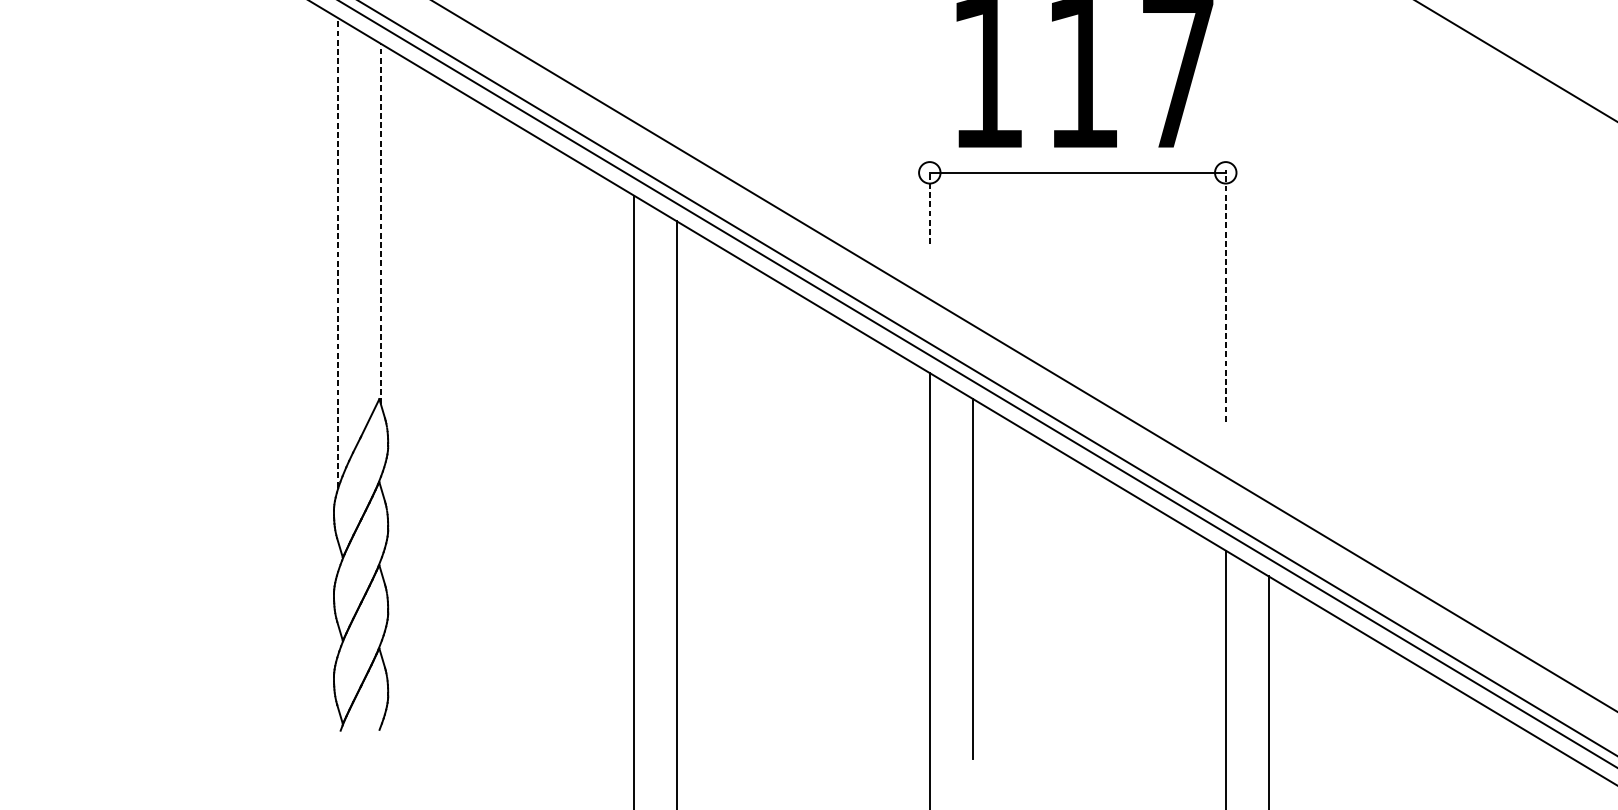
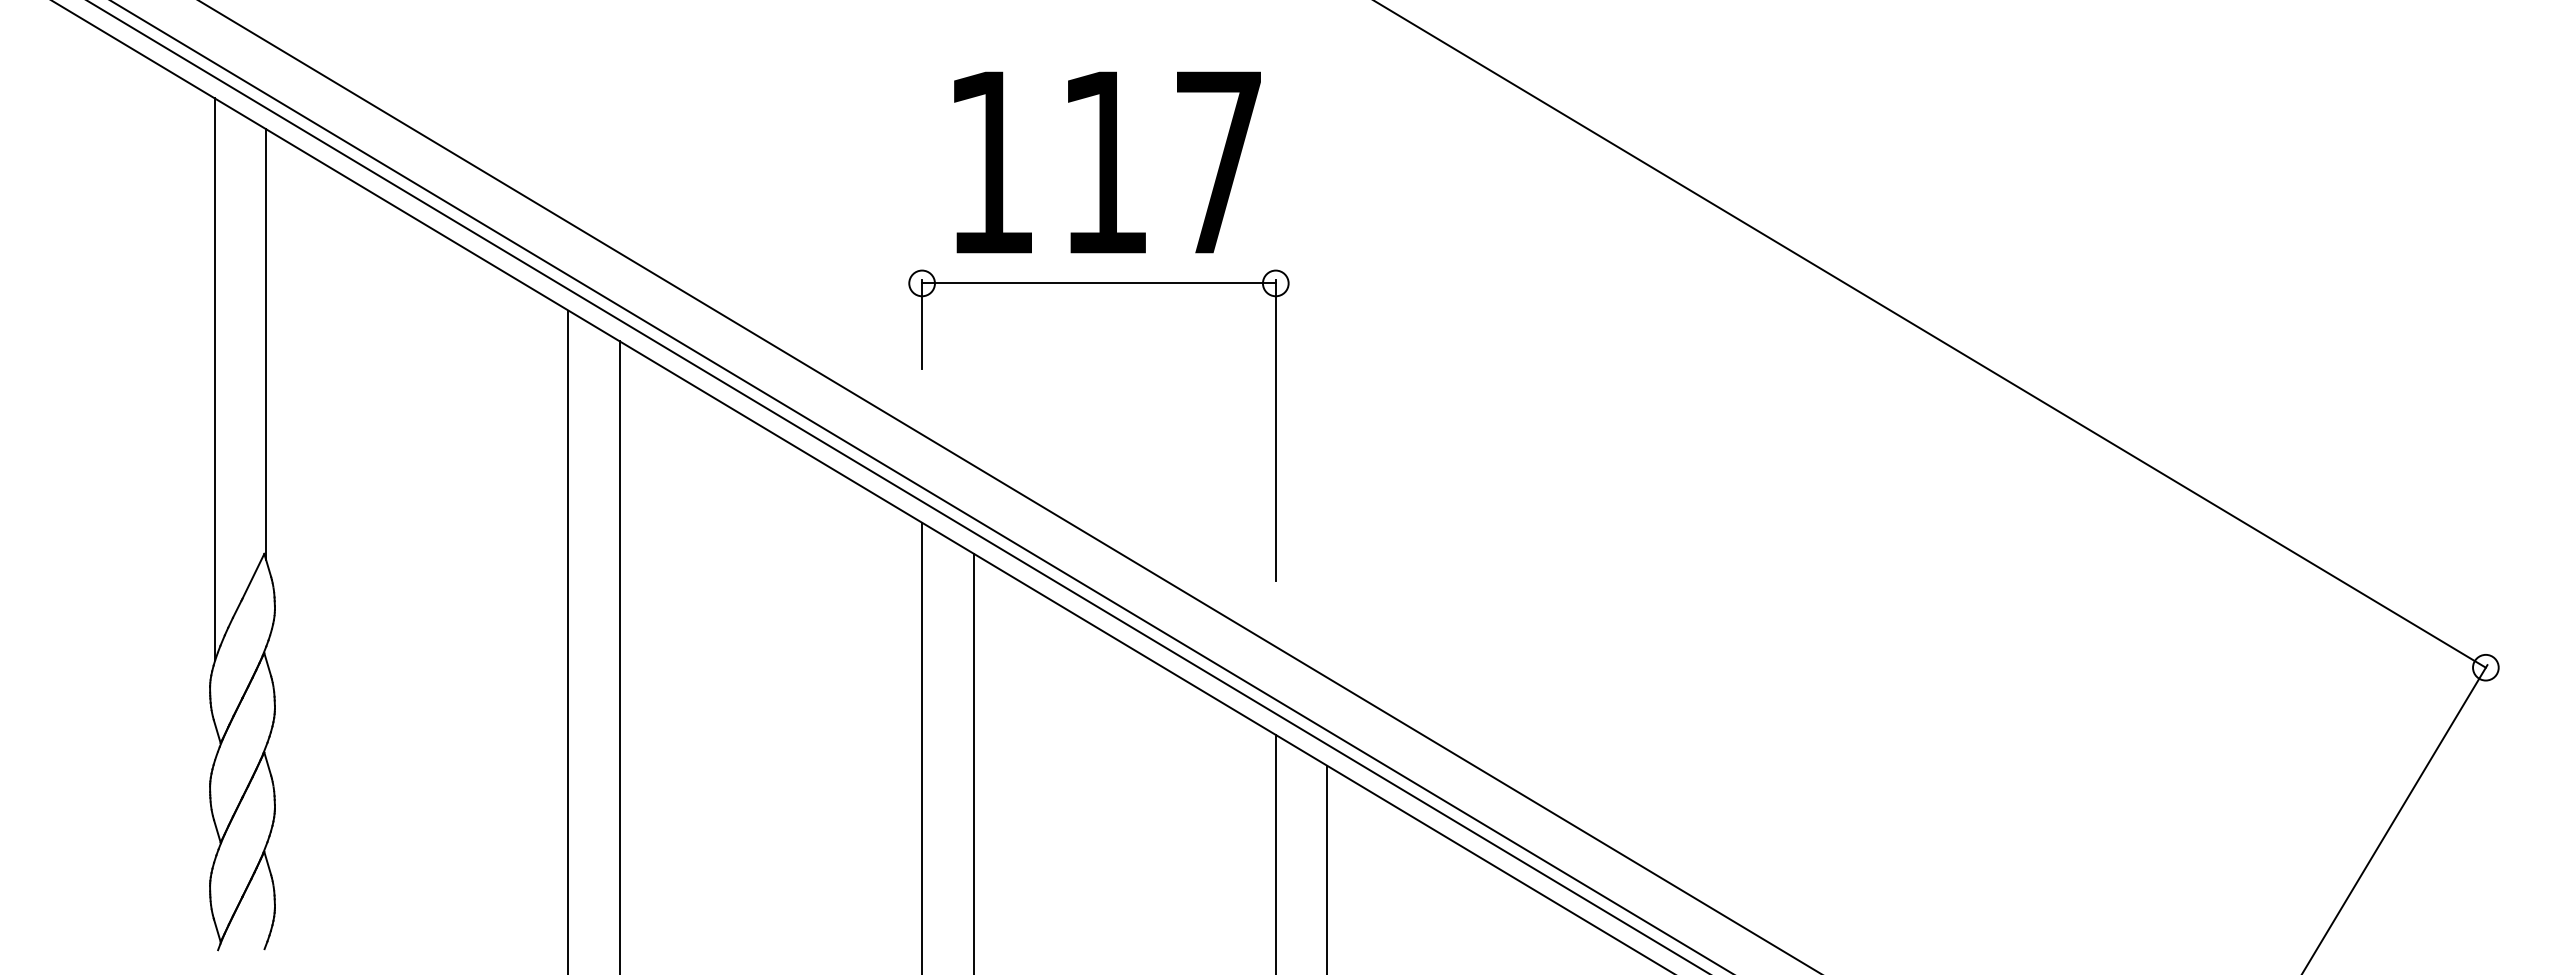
line: (930, 206) -> (922, 323), dashed -> solid
line: (381, 223) -> (266, 344), dashed -> solid
line: (337, 252) -> (214, 378), dashed -> solid
line: (1225, 295) -> (1275, 430), dashed -> solid

